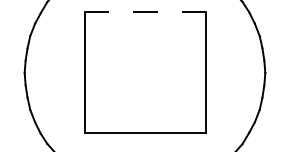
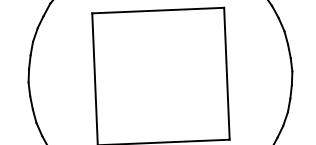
line: (144, 12) -> (157, 10), dashed -> solid

